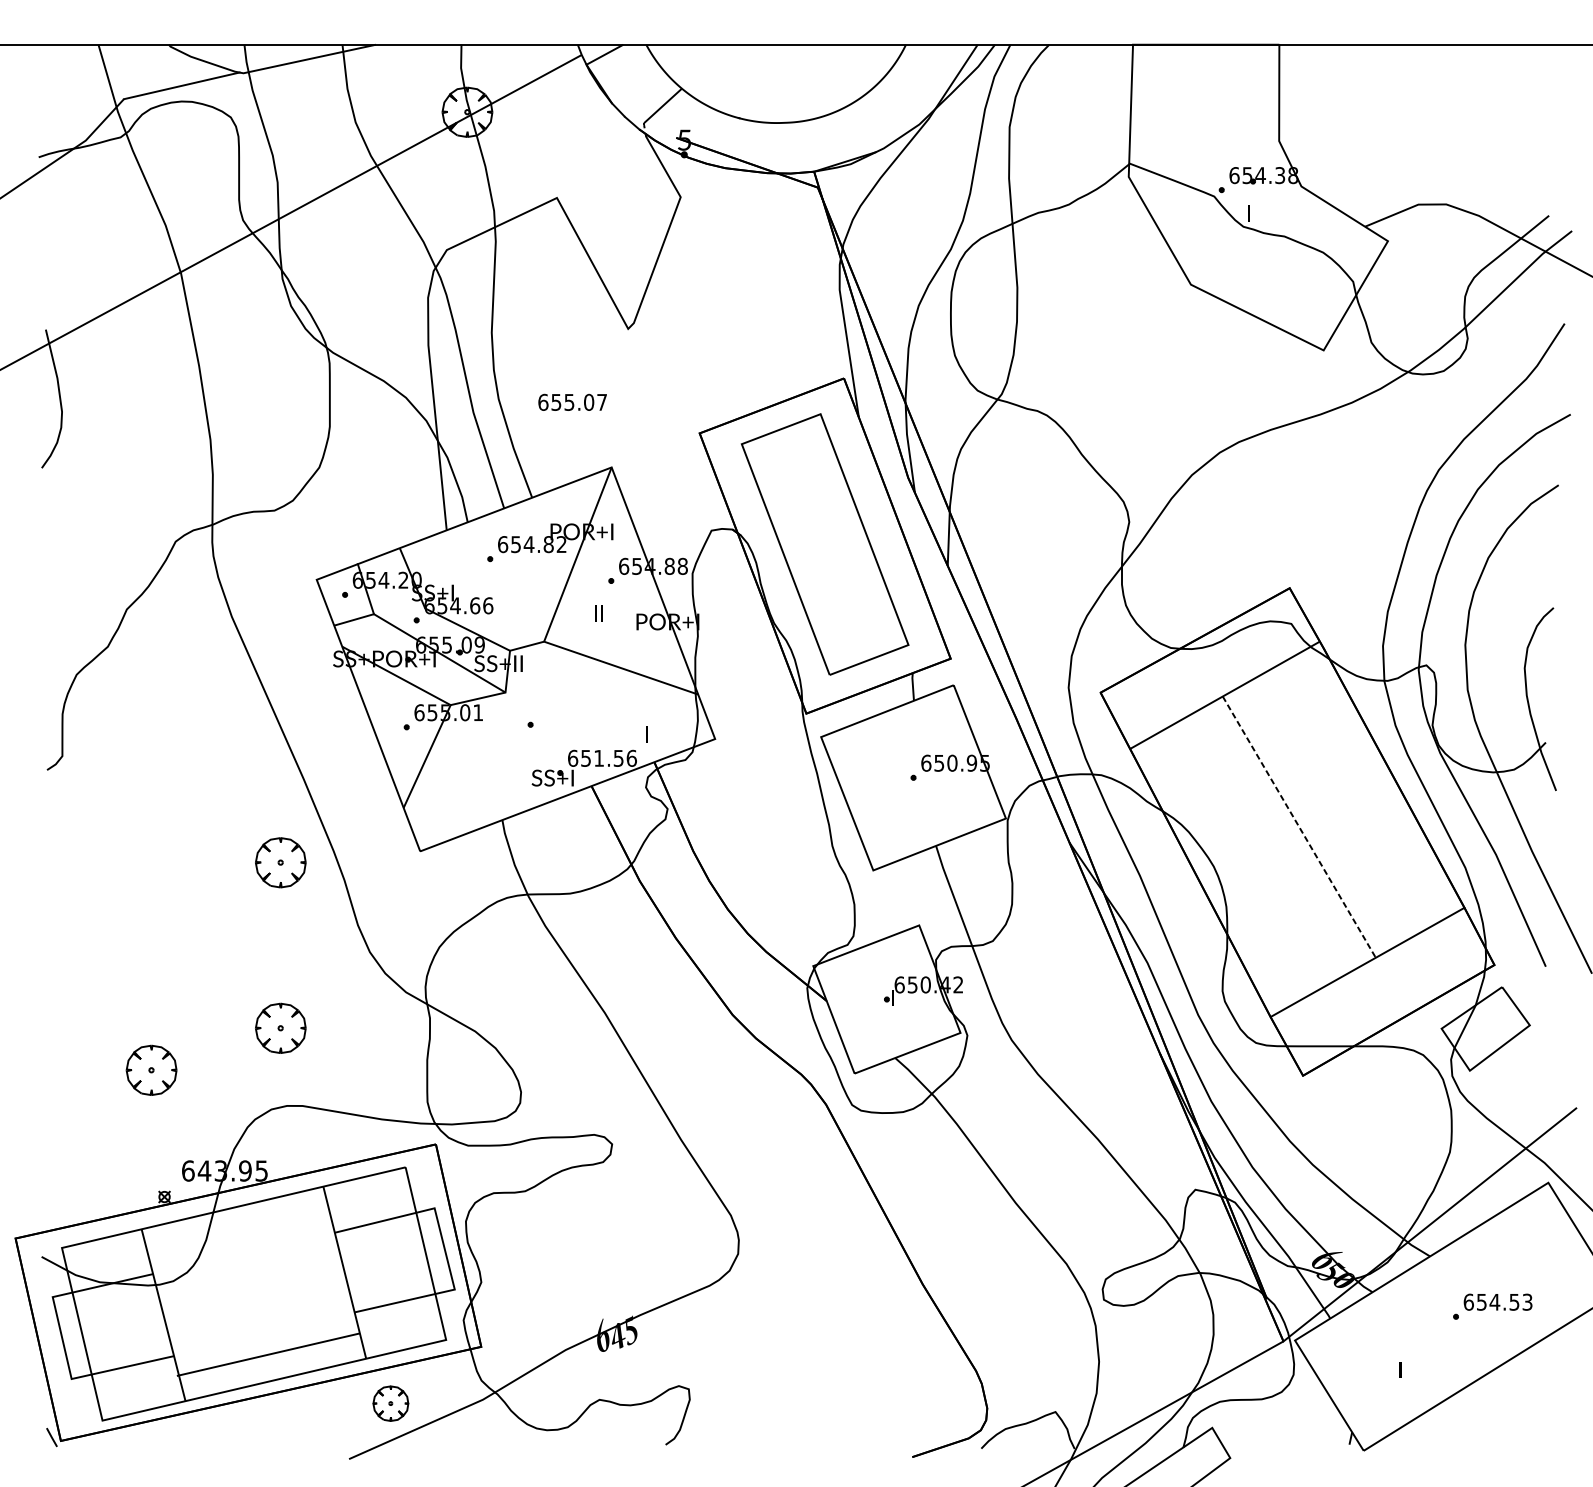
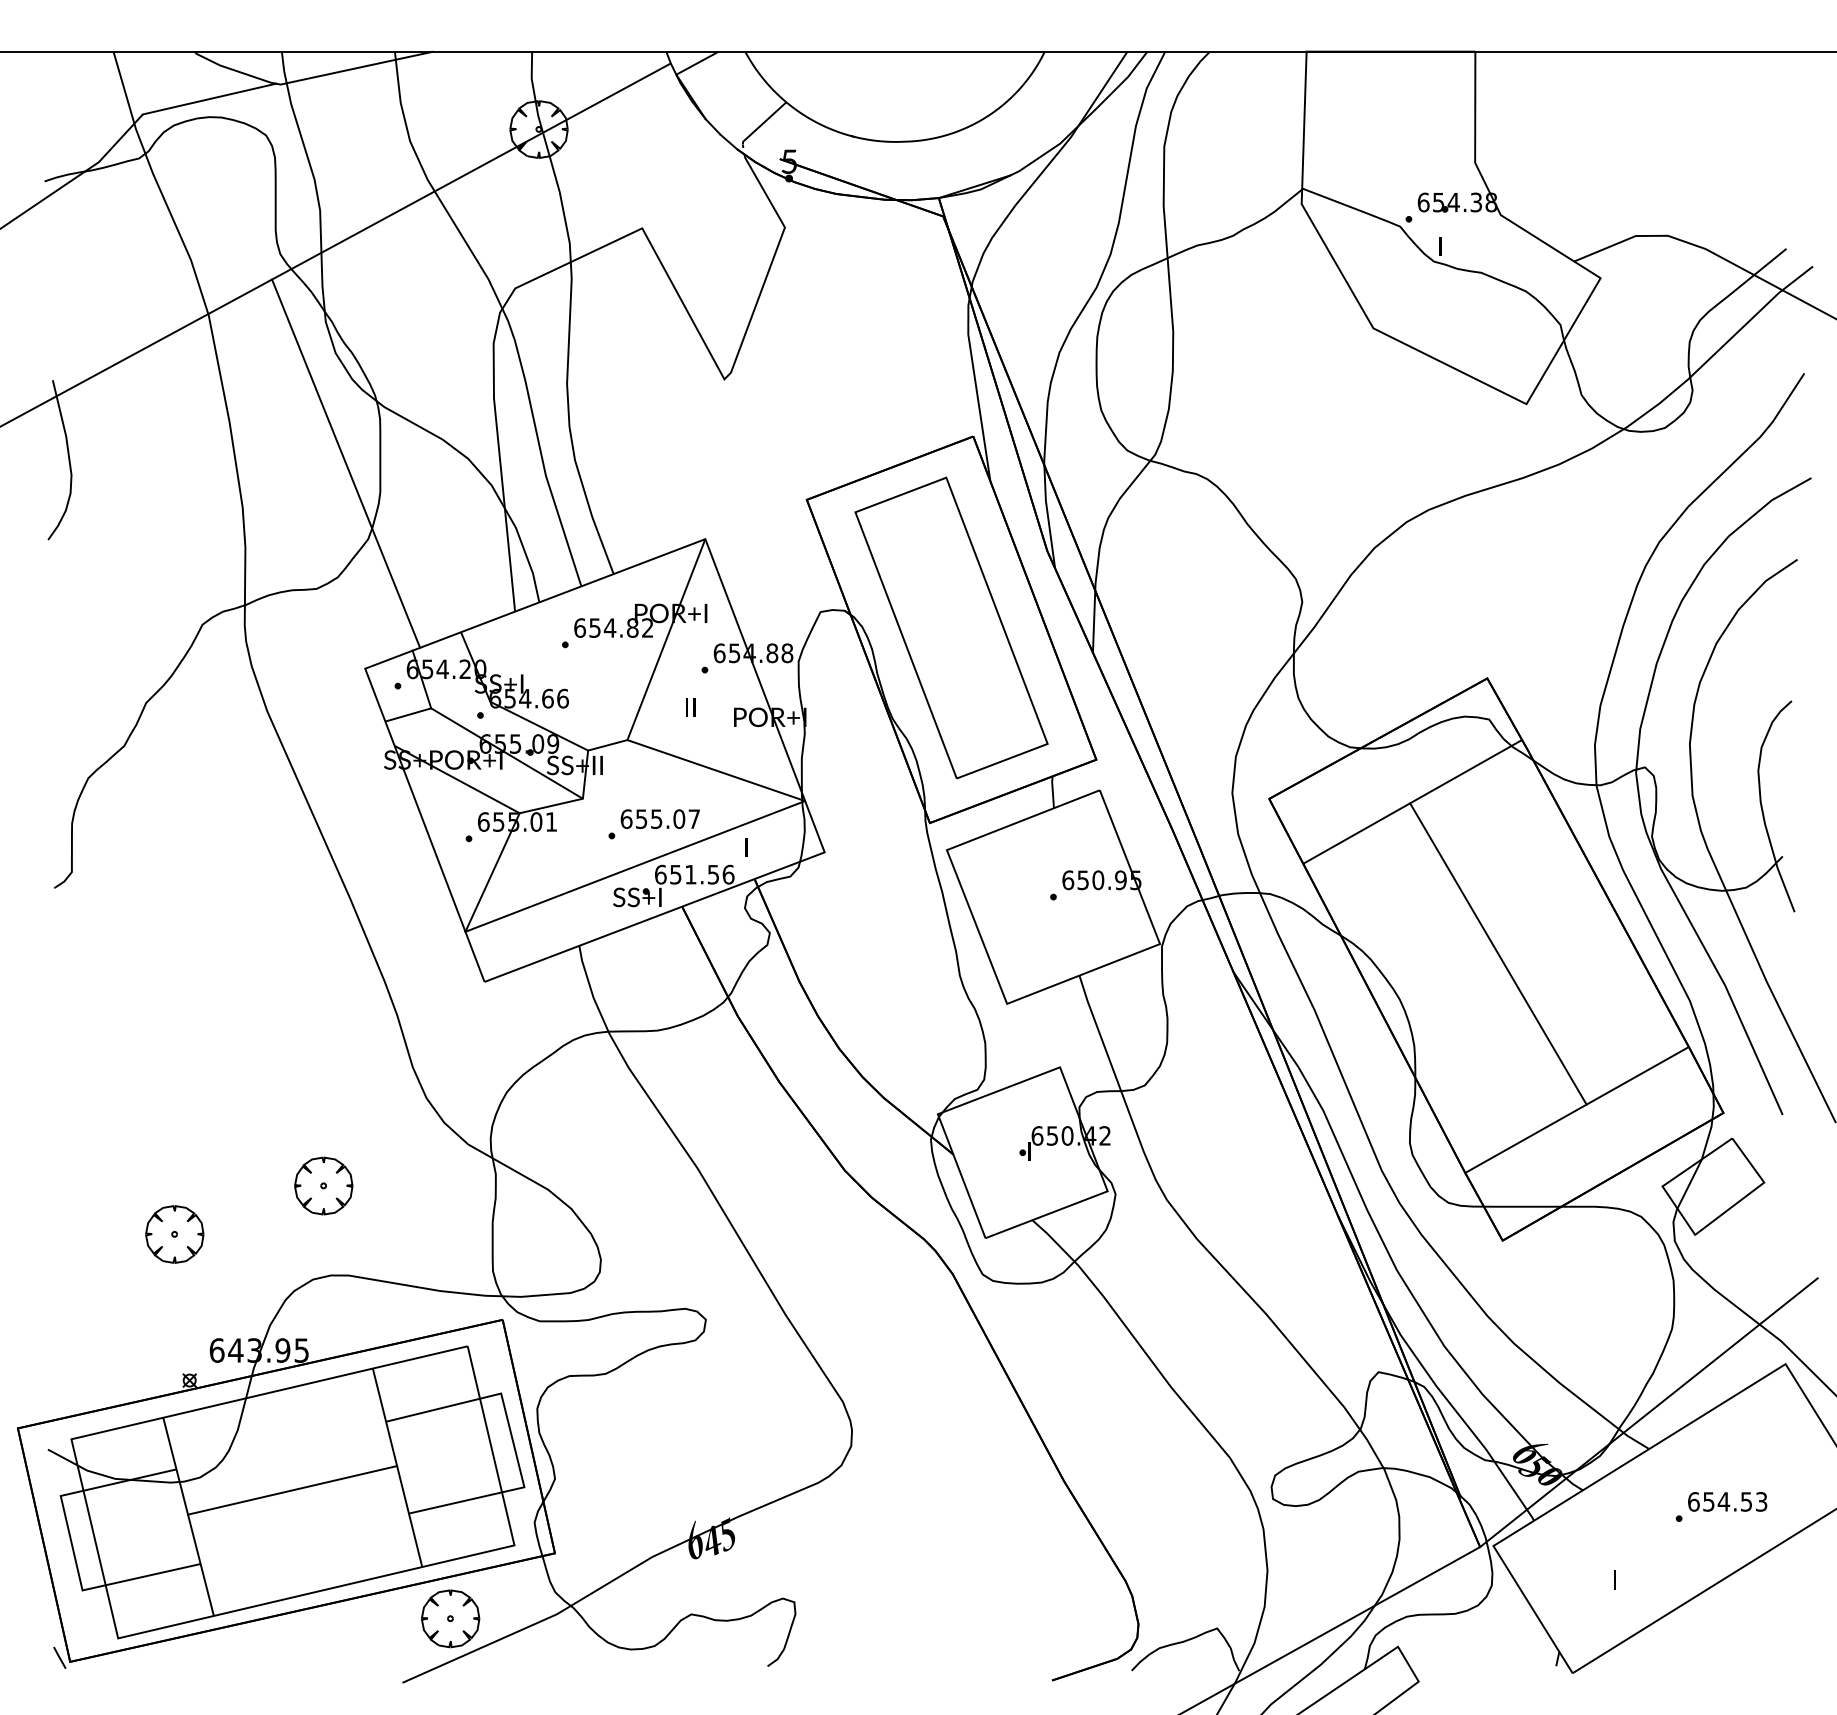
line: (300, 401) -> (346, 463), added
text: (571, 402) -> (659, 819), moved
line: (551, 751) -> (635, 866), added
line: (1299, 826) -> (1498, 953), dashed -> solid
part: (280, 862) -> (323, 994), removed
line: (268, 1354) -> (292, 1490), moved
part: (390, 1403) -> (450, 1618), size x1.43

